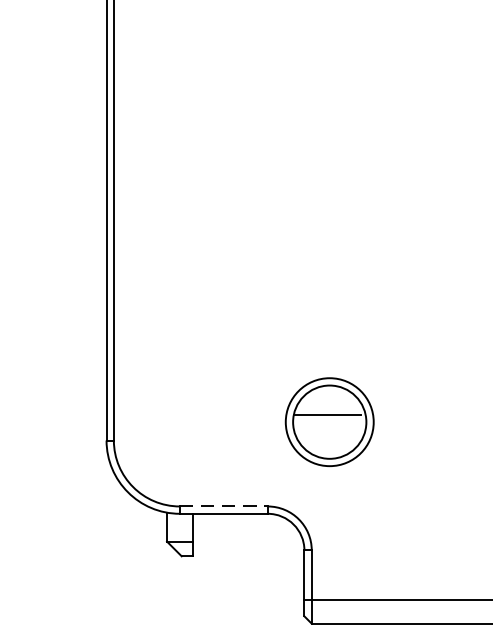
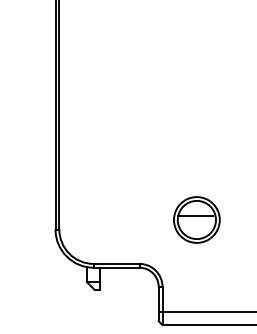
part: (328, 421) -> (196, 219), moved
line: (223, 505) -> (116, 263), dashed -> solid

